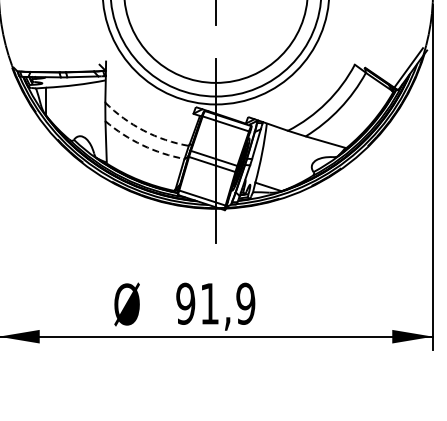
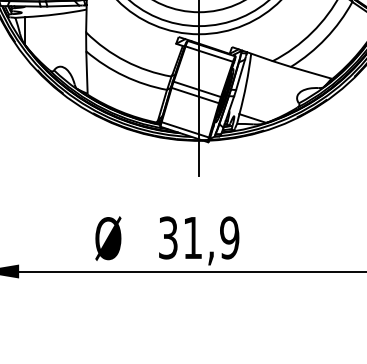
arc: (143, 130) -> (125, 60), dashed -> solid
arc: (142, 145) -> (124, 76), dashed -> solid
text: (185, 303) -> (168, 237), 91,9 -> 31,9

